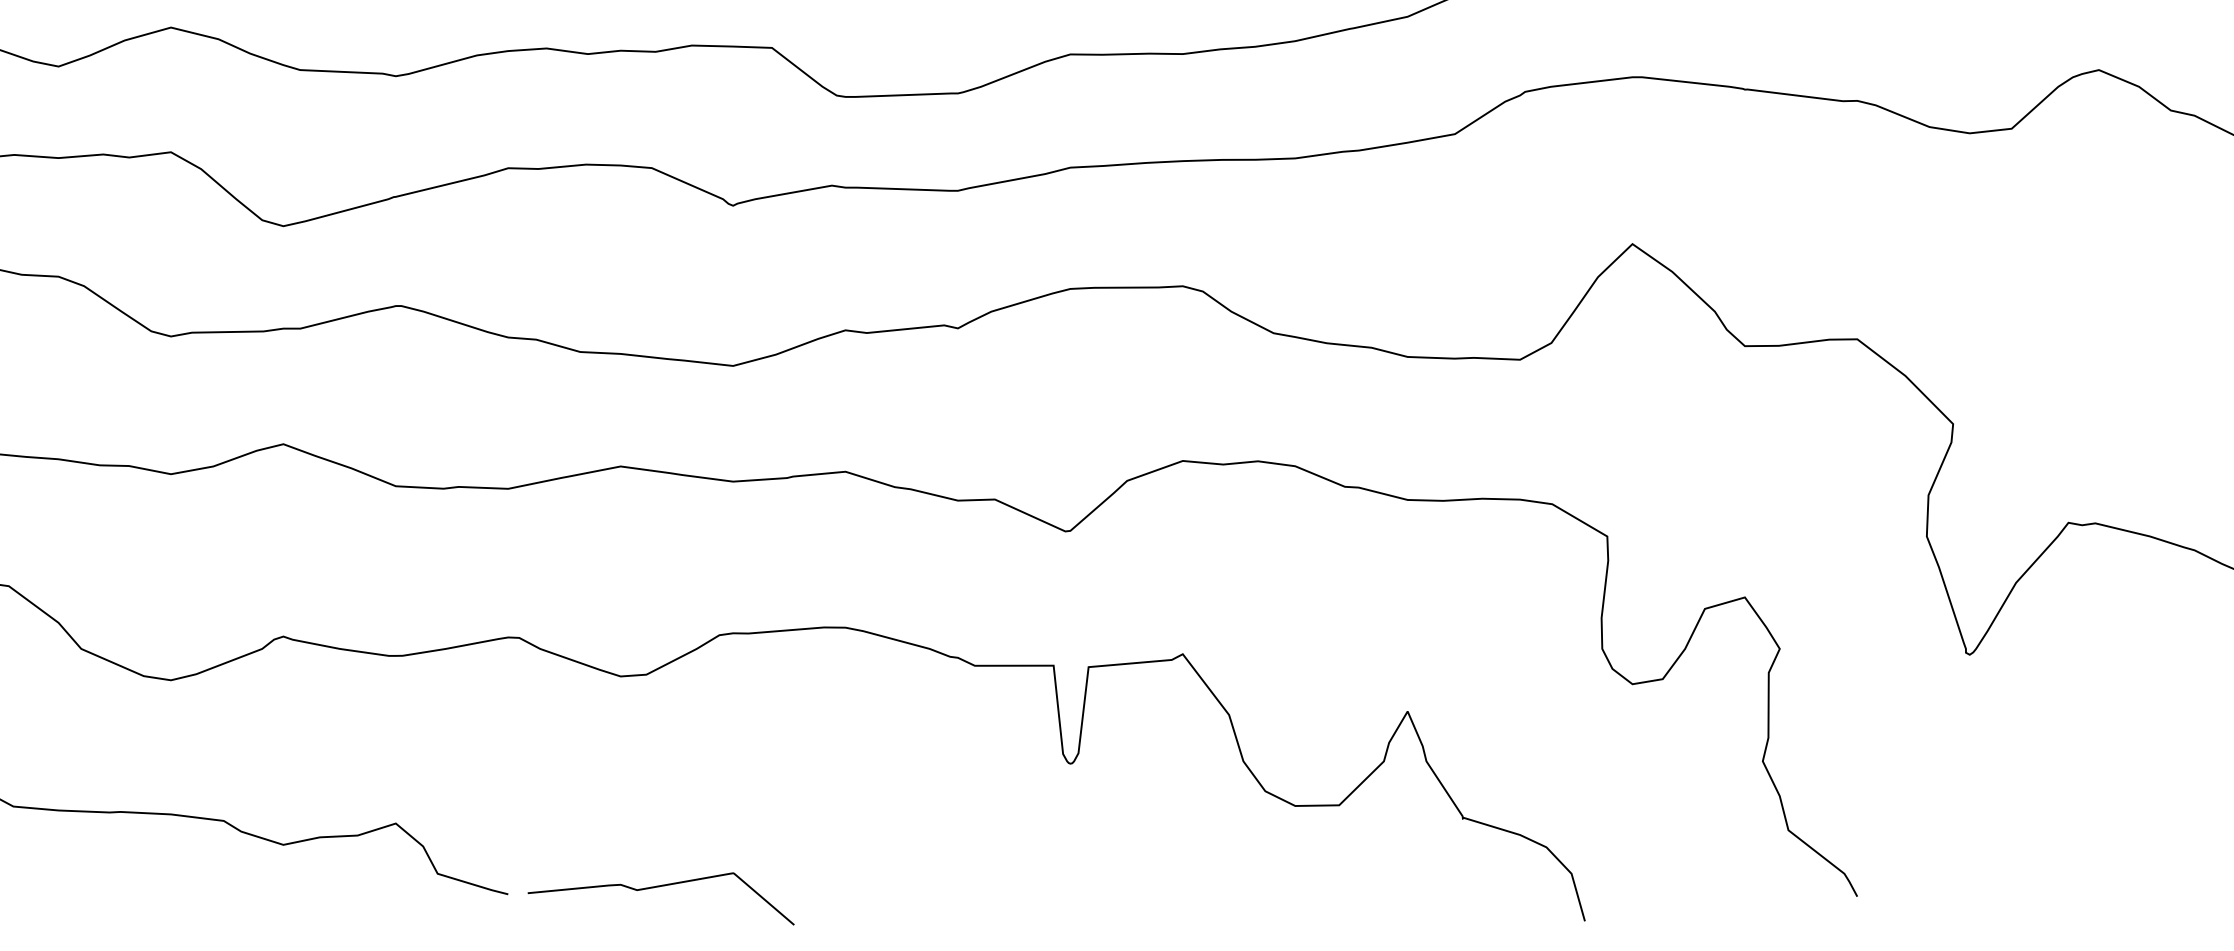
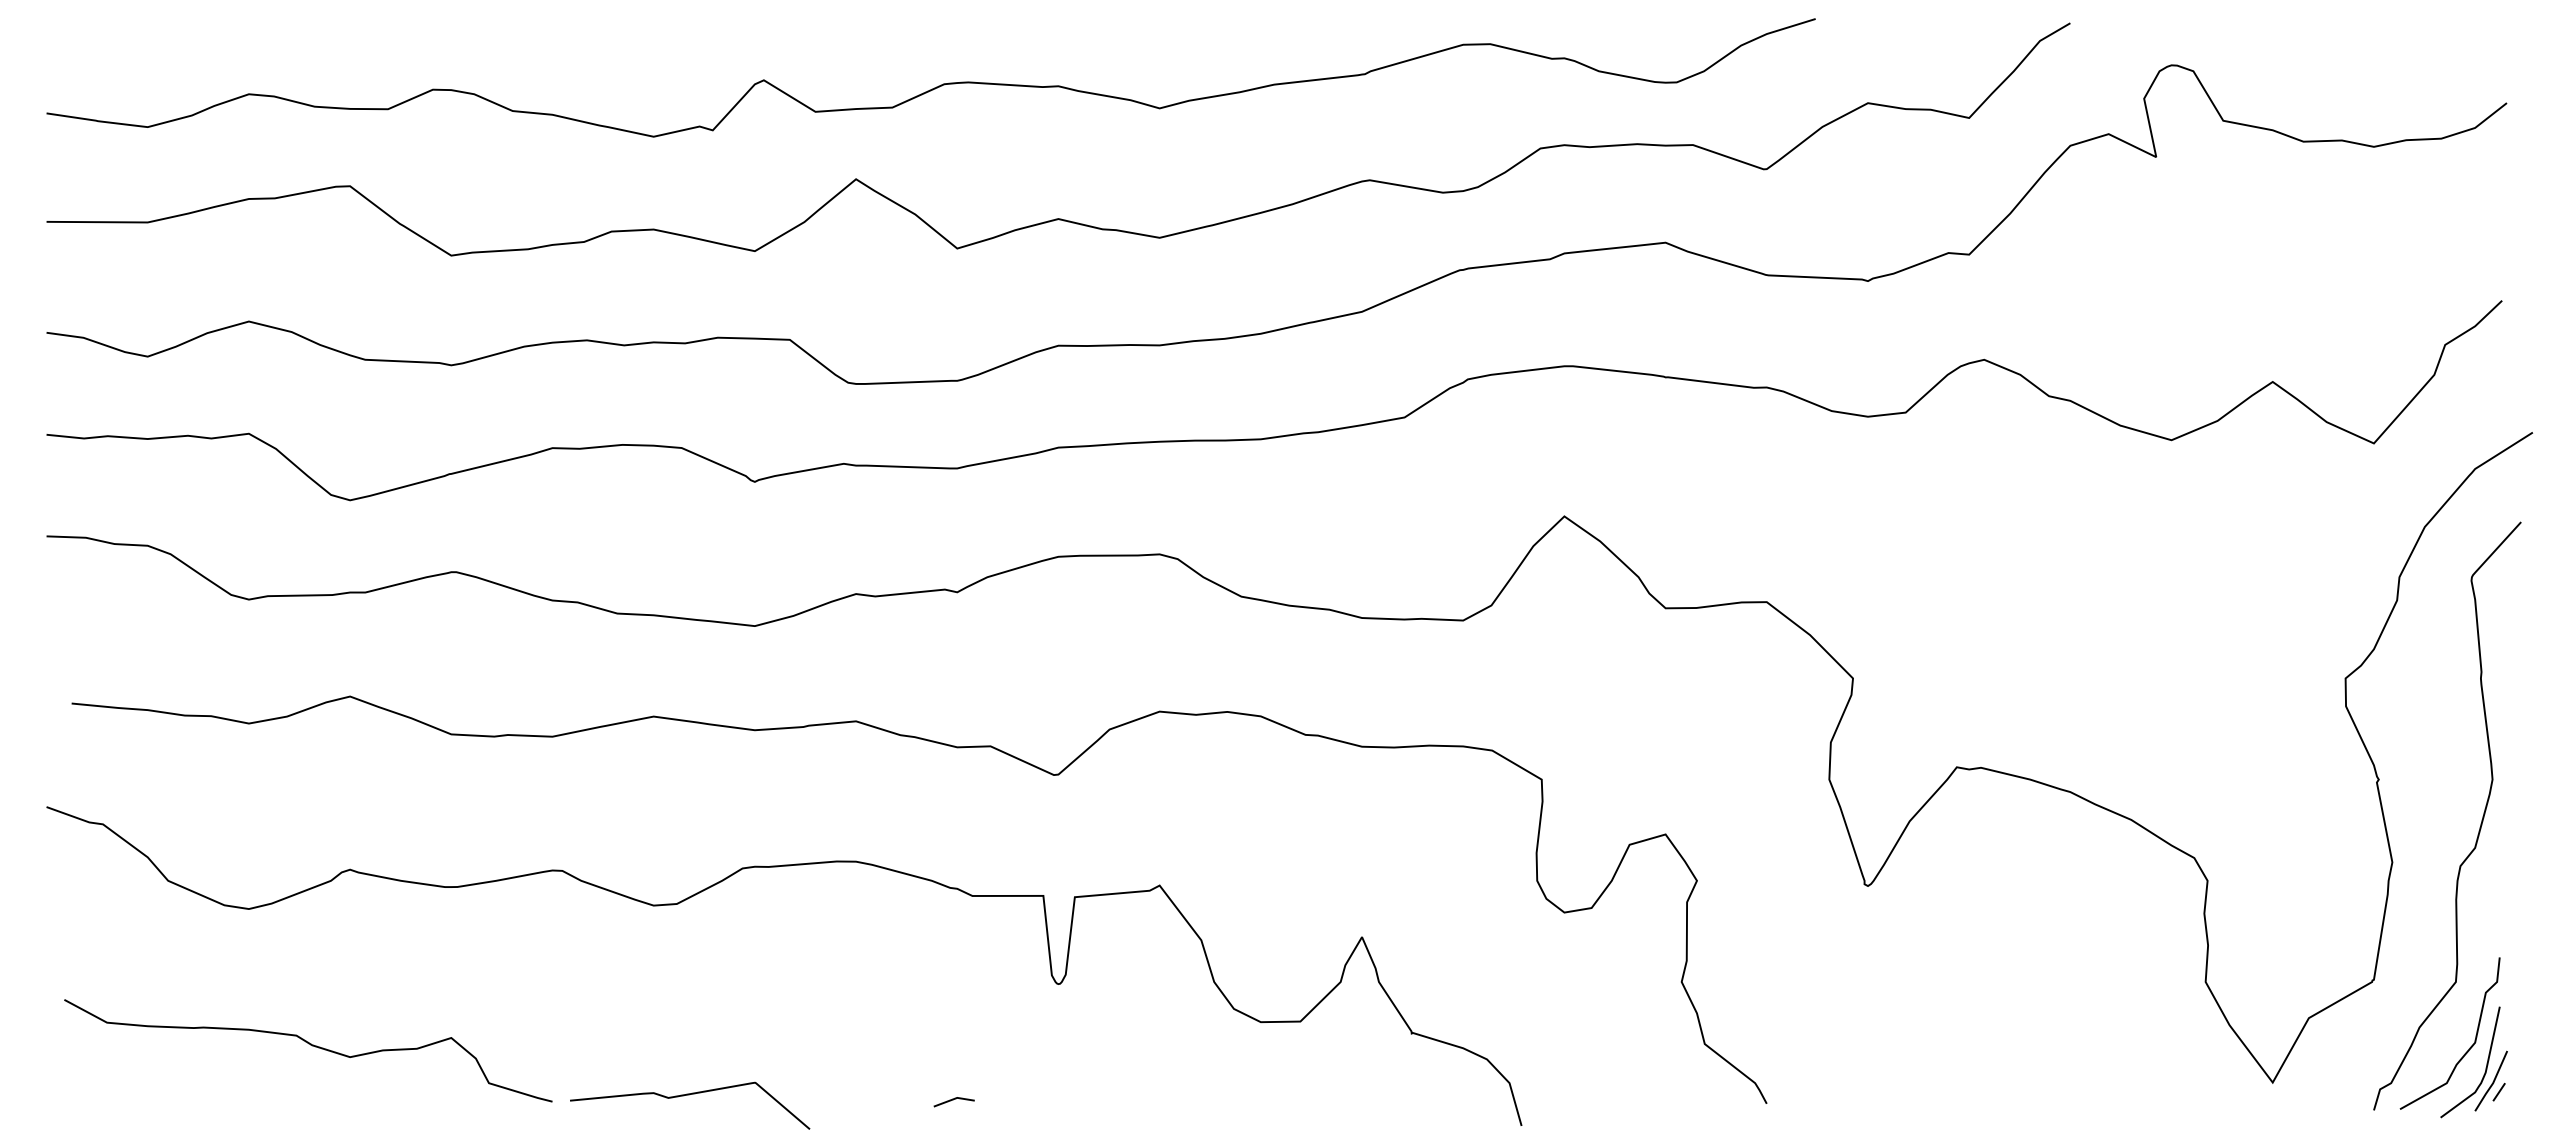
line: (953, 893) -> (953, 1100), added

